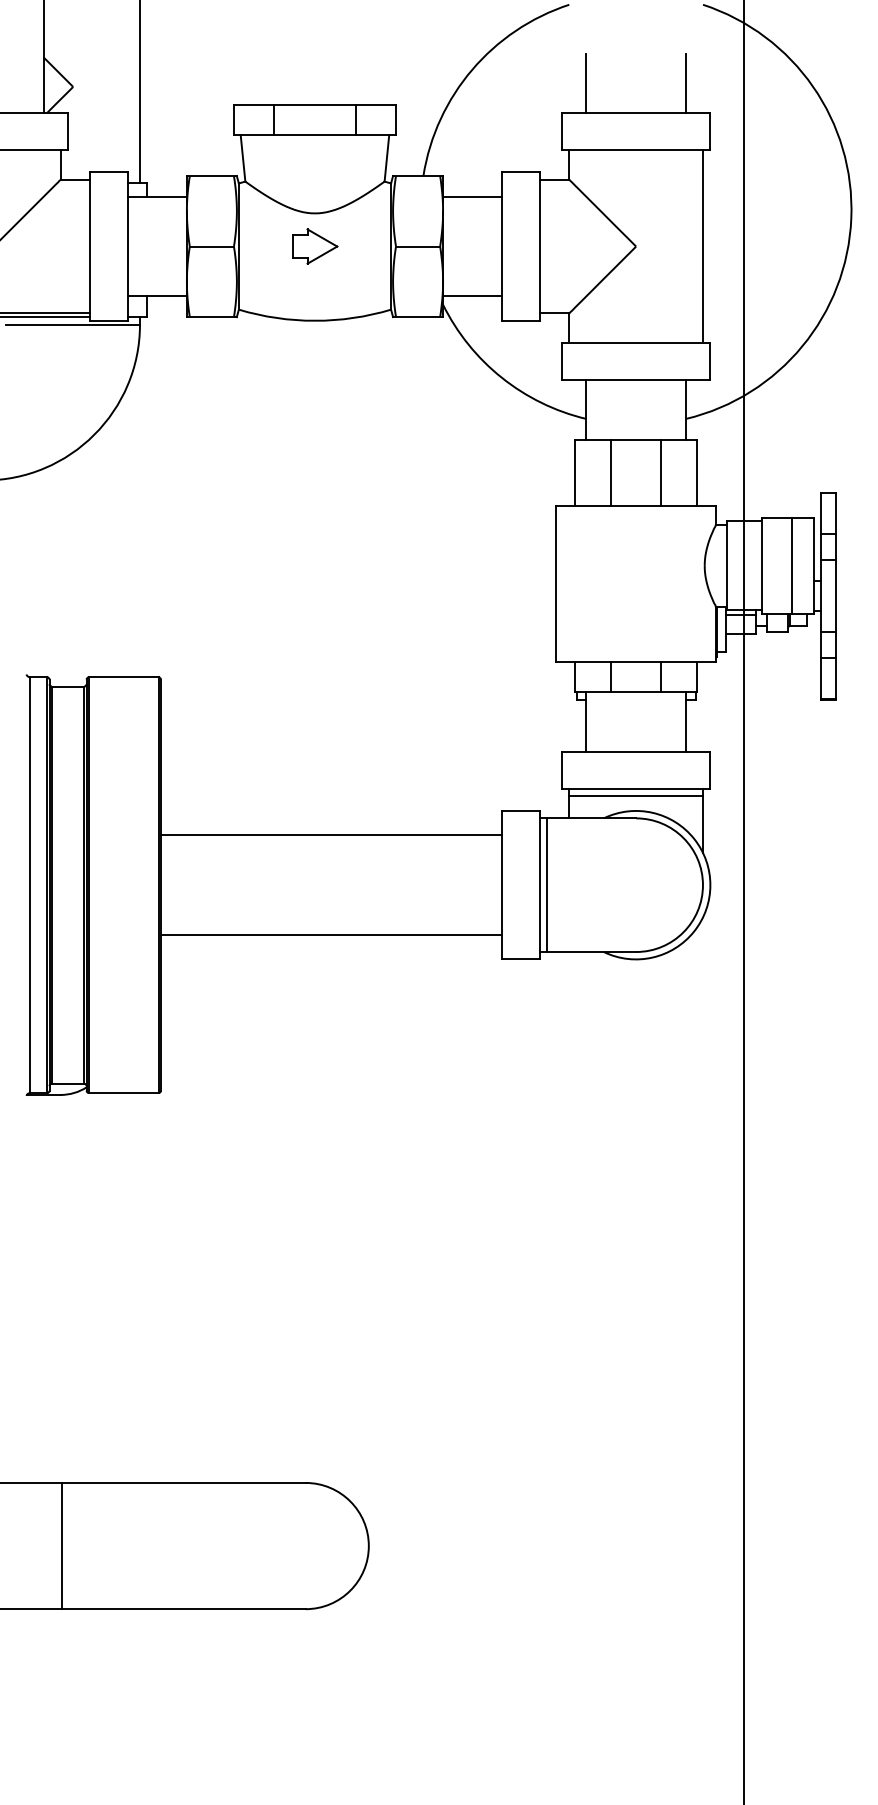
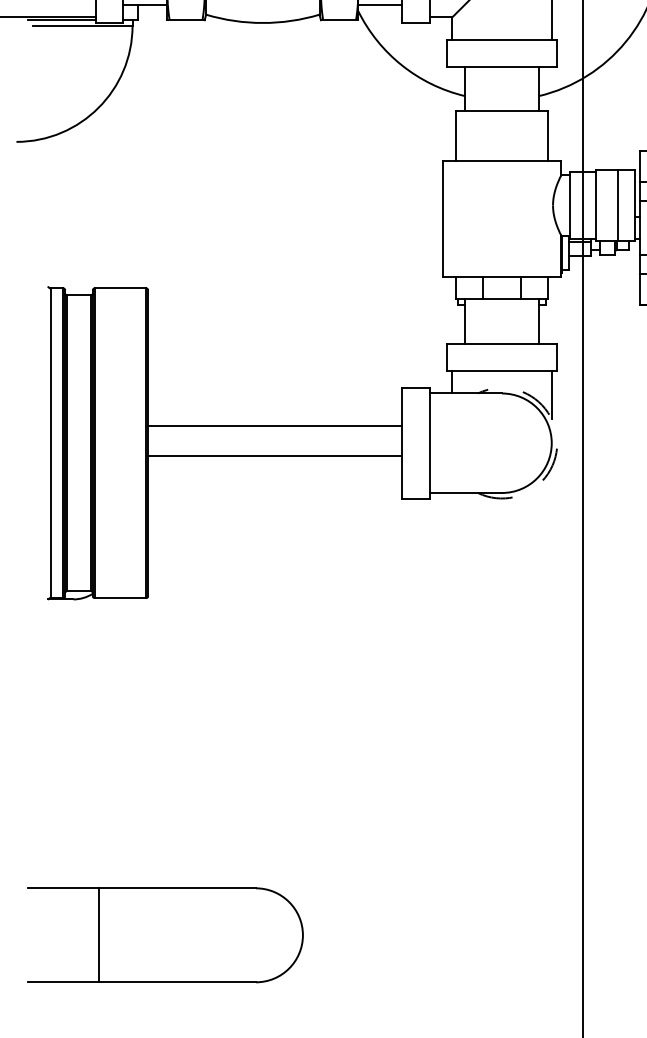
line: (610, 472) -> (482, 135), removed
line: (661, 472) -> (520, 135), removed
line: (635, 796) -> (501, 377), removed
line: (331, 835) -> (275, 426), moved
line: (547, 885) -> (435, 443), removed
arc: (710, 885) -> (557, 443), solid -> dashed
line: (331, 935) -> (275, 456), moved
line: (61, 1545) -> (98, 934), moved

